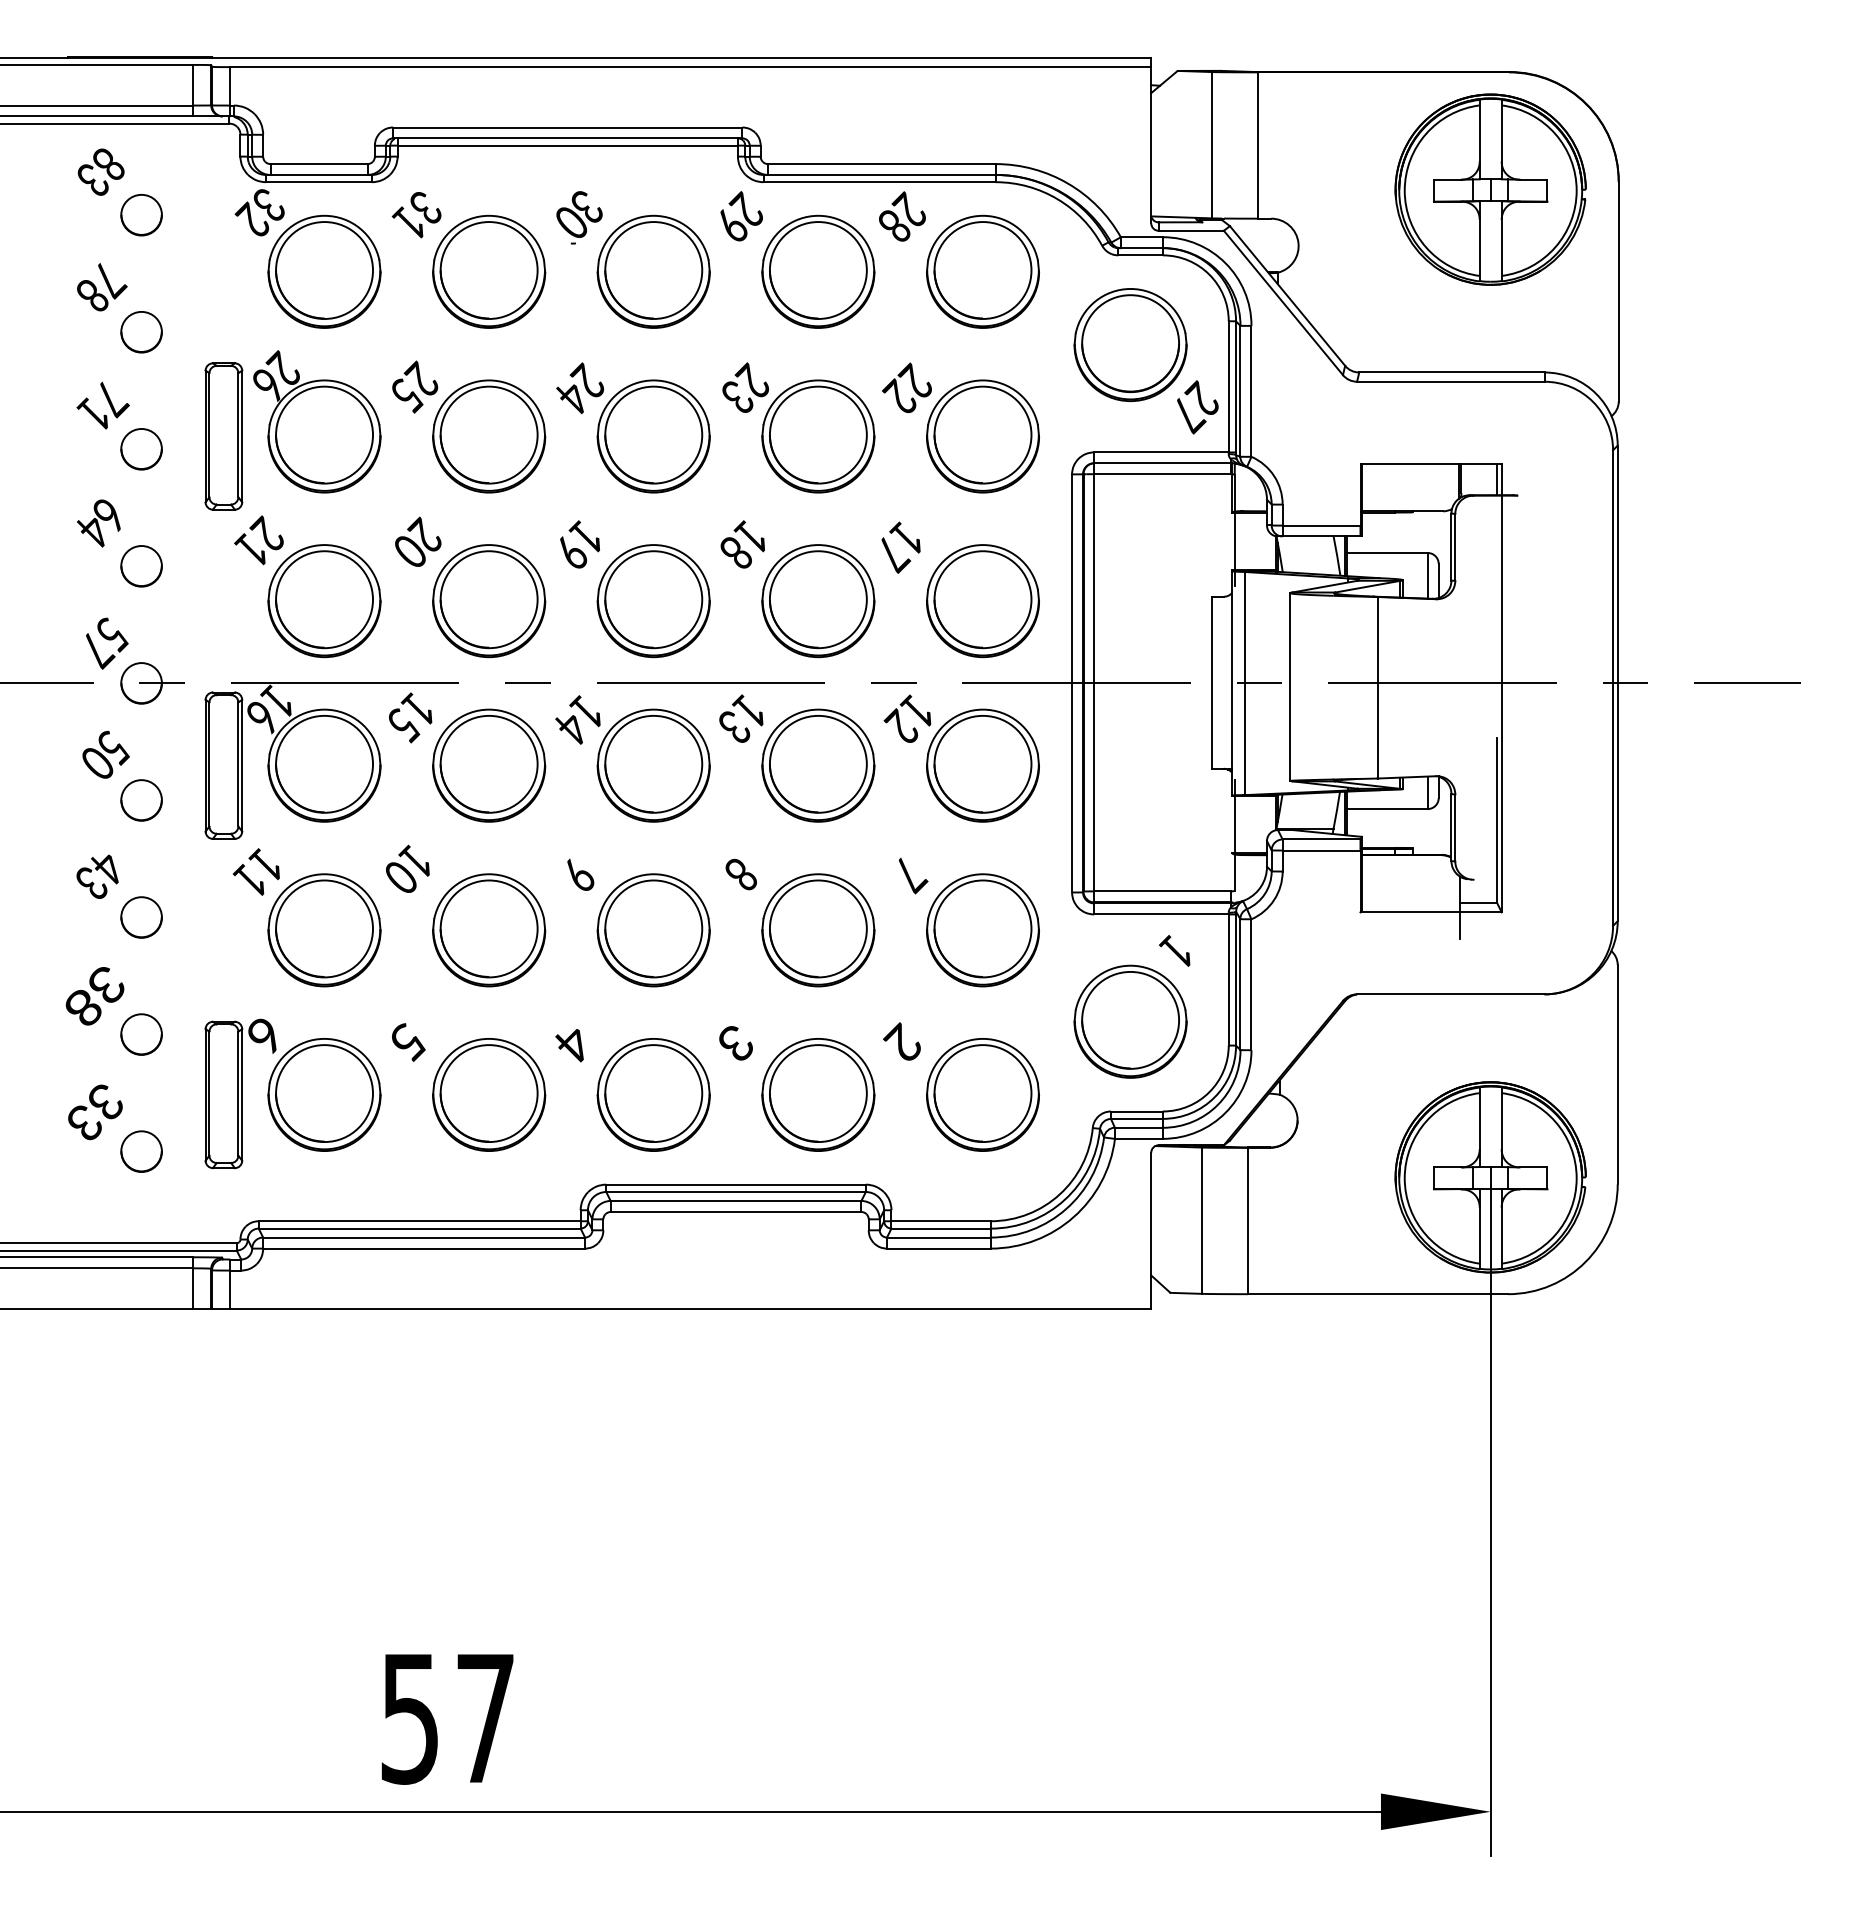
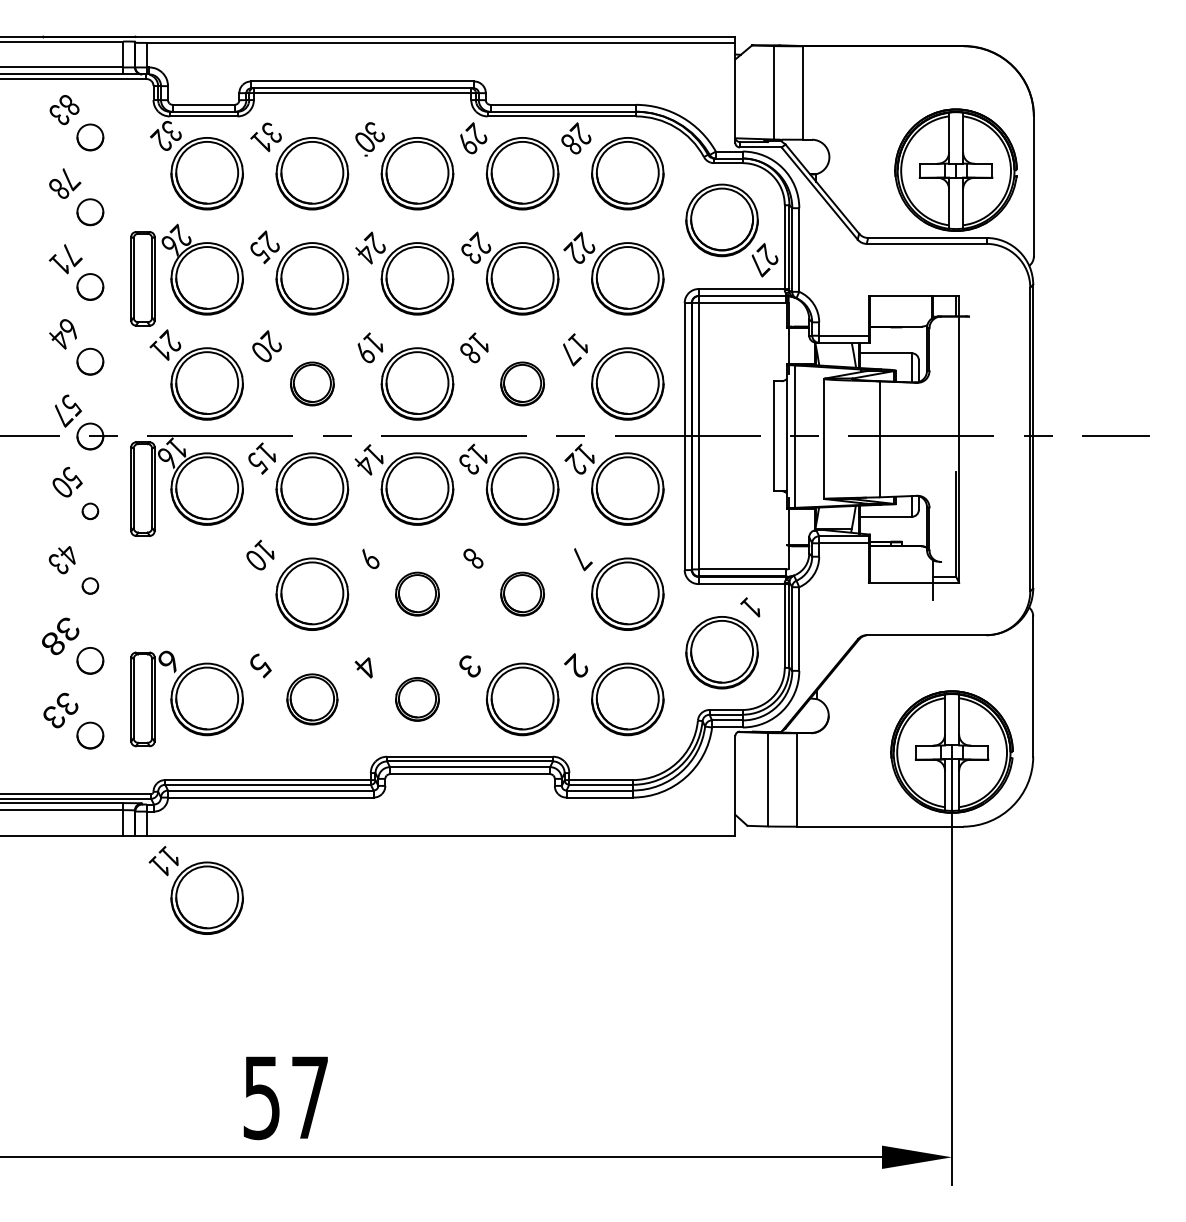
part: (1489, 188) -> (955, 169), moved
part: (489, 600) -> (312, 383), size x0.6
part: (818, 600) -> (522, 383), size x0.6
part: (141, 800) -> (90, 511), size x0.6
part: (141, 916) -> (90, 585), size x0.6
part: (306, 918) -> (195, 890), moved
part: (653, 929) -> (417, 593), size x0.6
part: (818, 929) -> (522, 593), size x0.6
part: (489, 1095) -> (312, 699), size x0.7
part: (653, 1095) -> (417, 699), size x0.6

